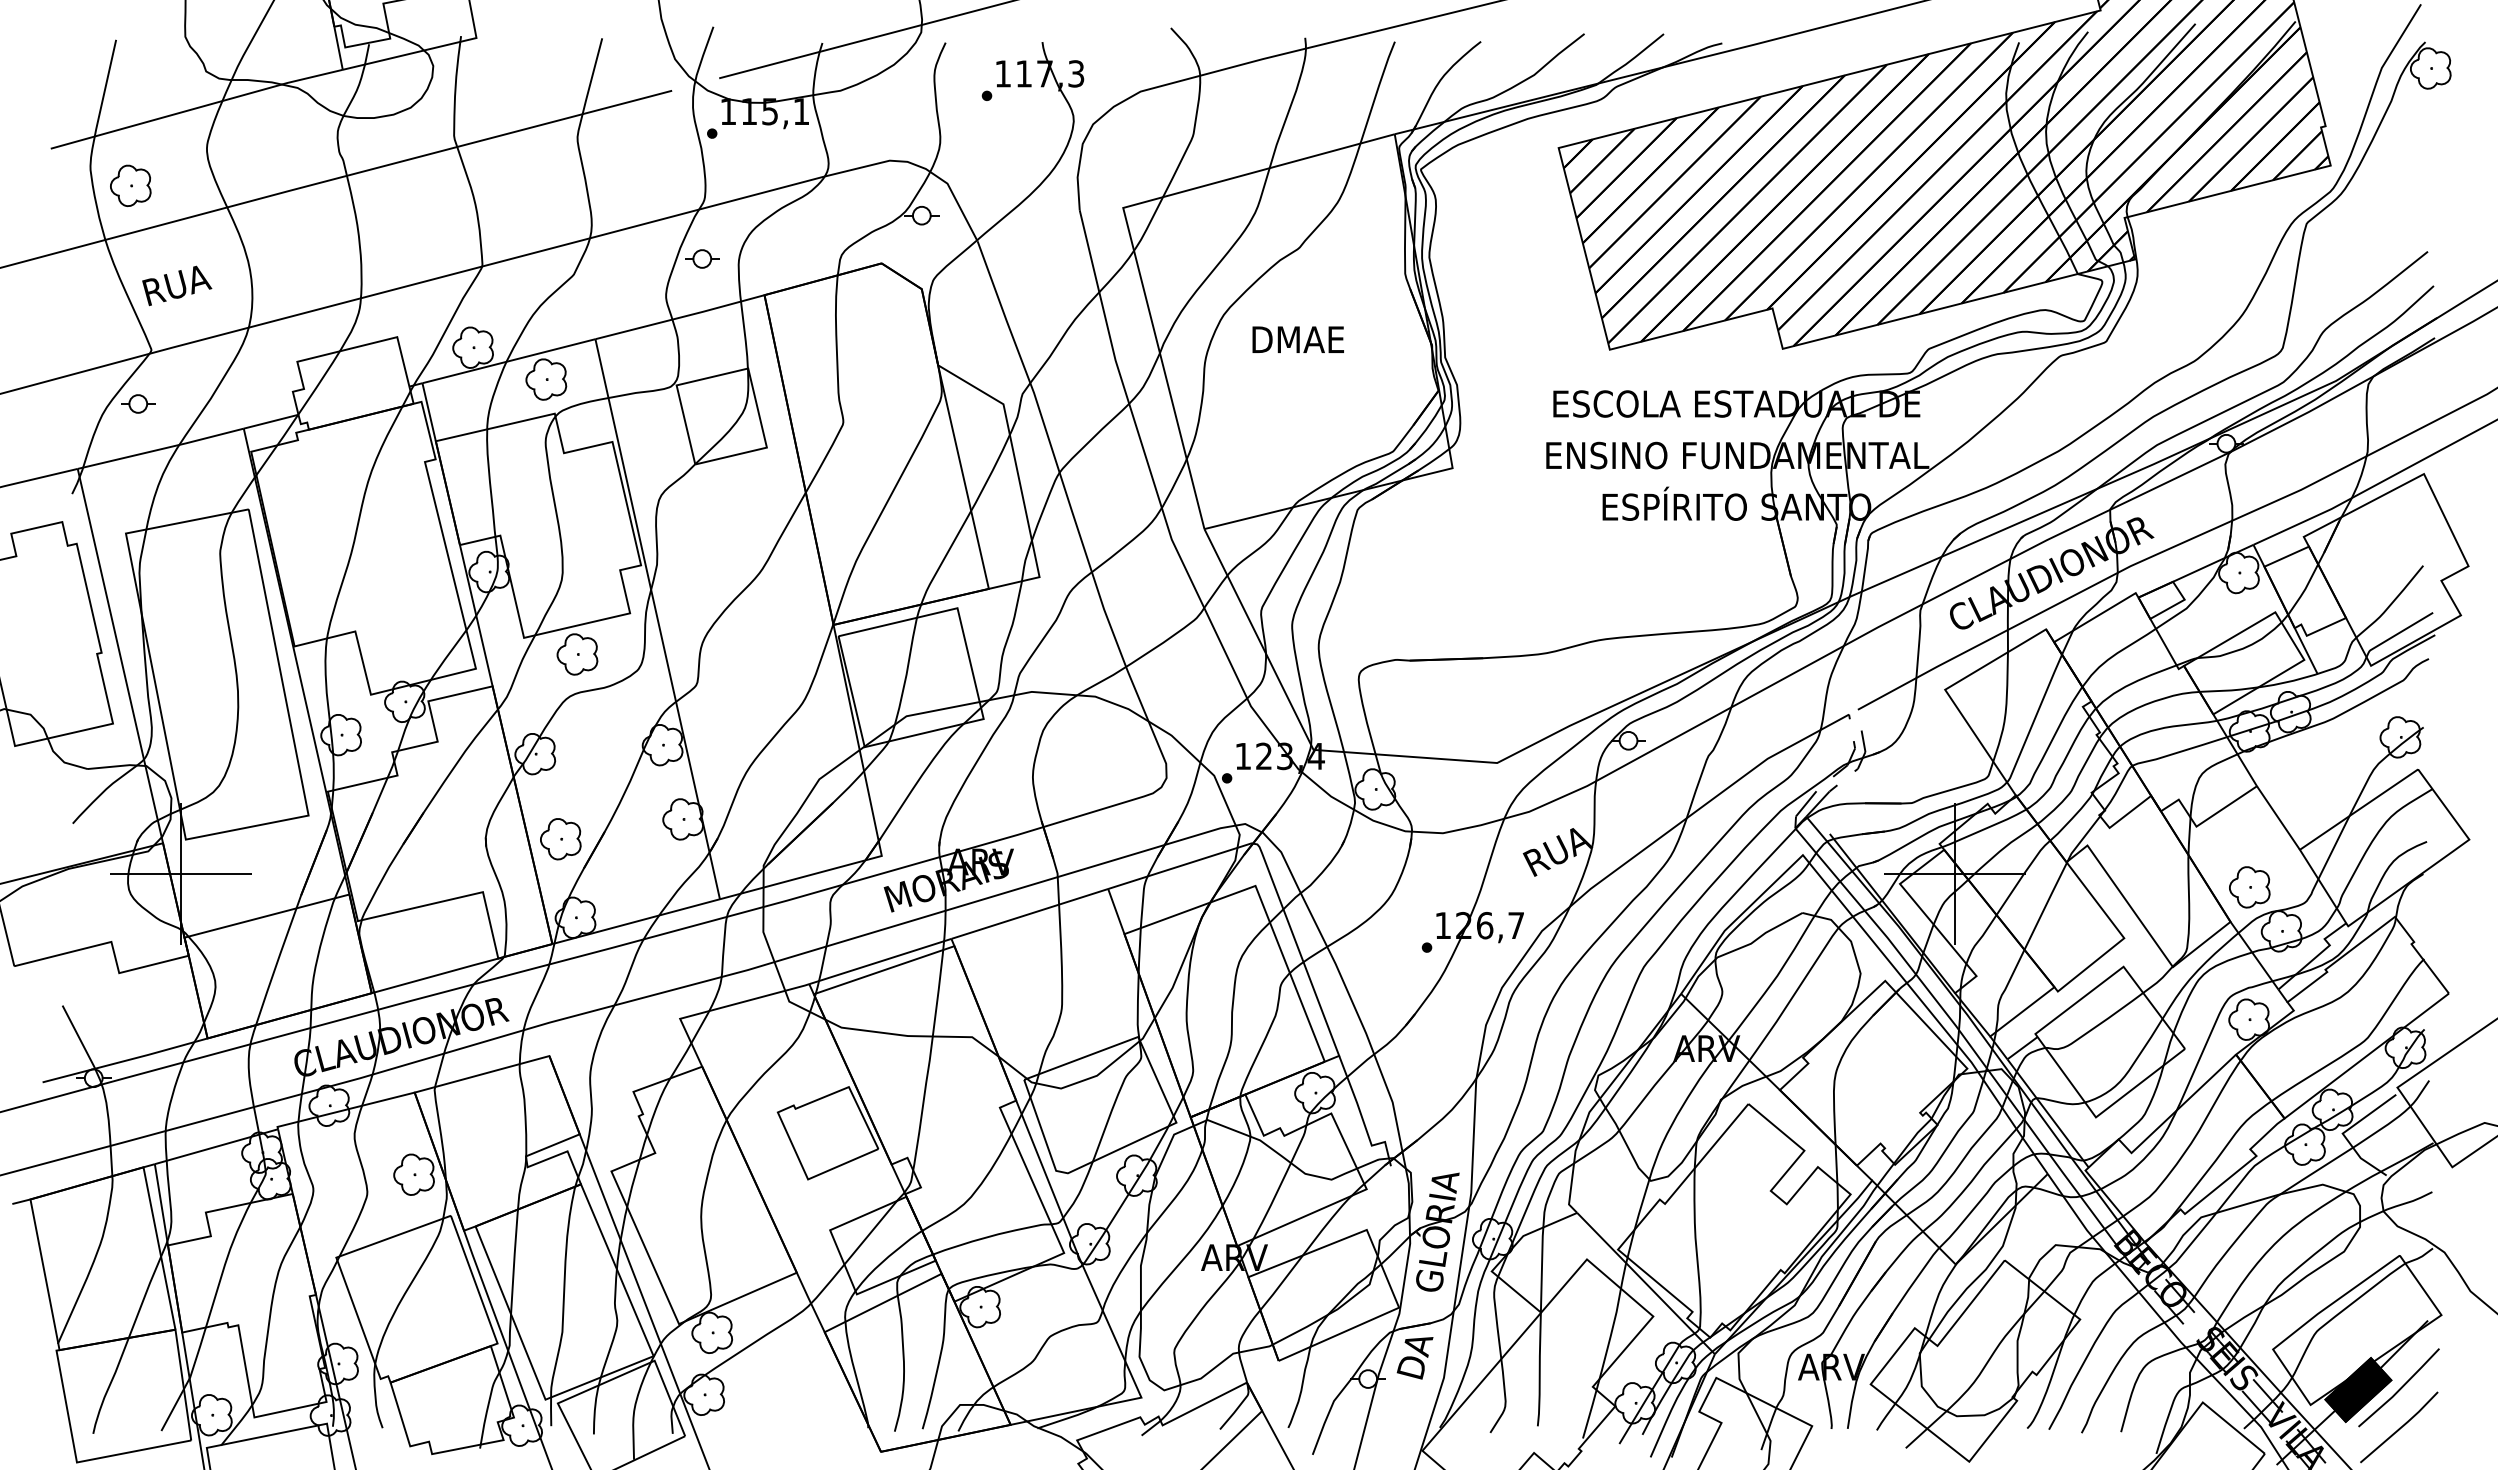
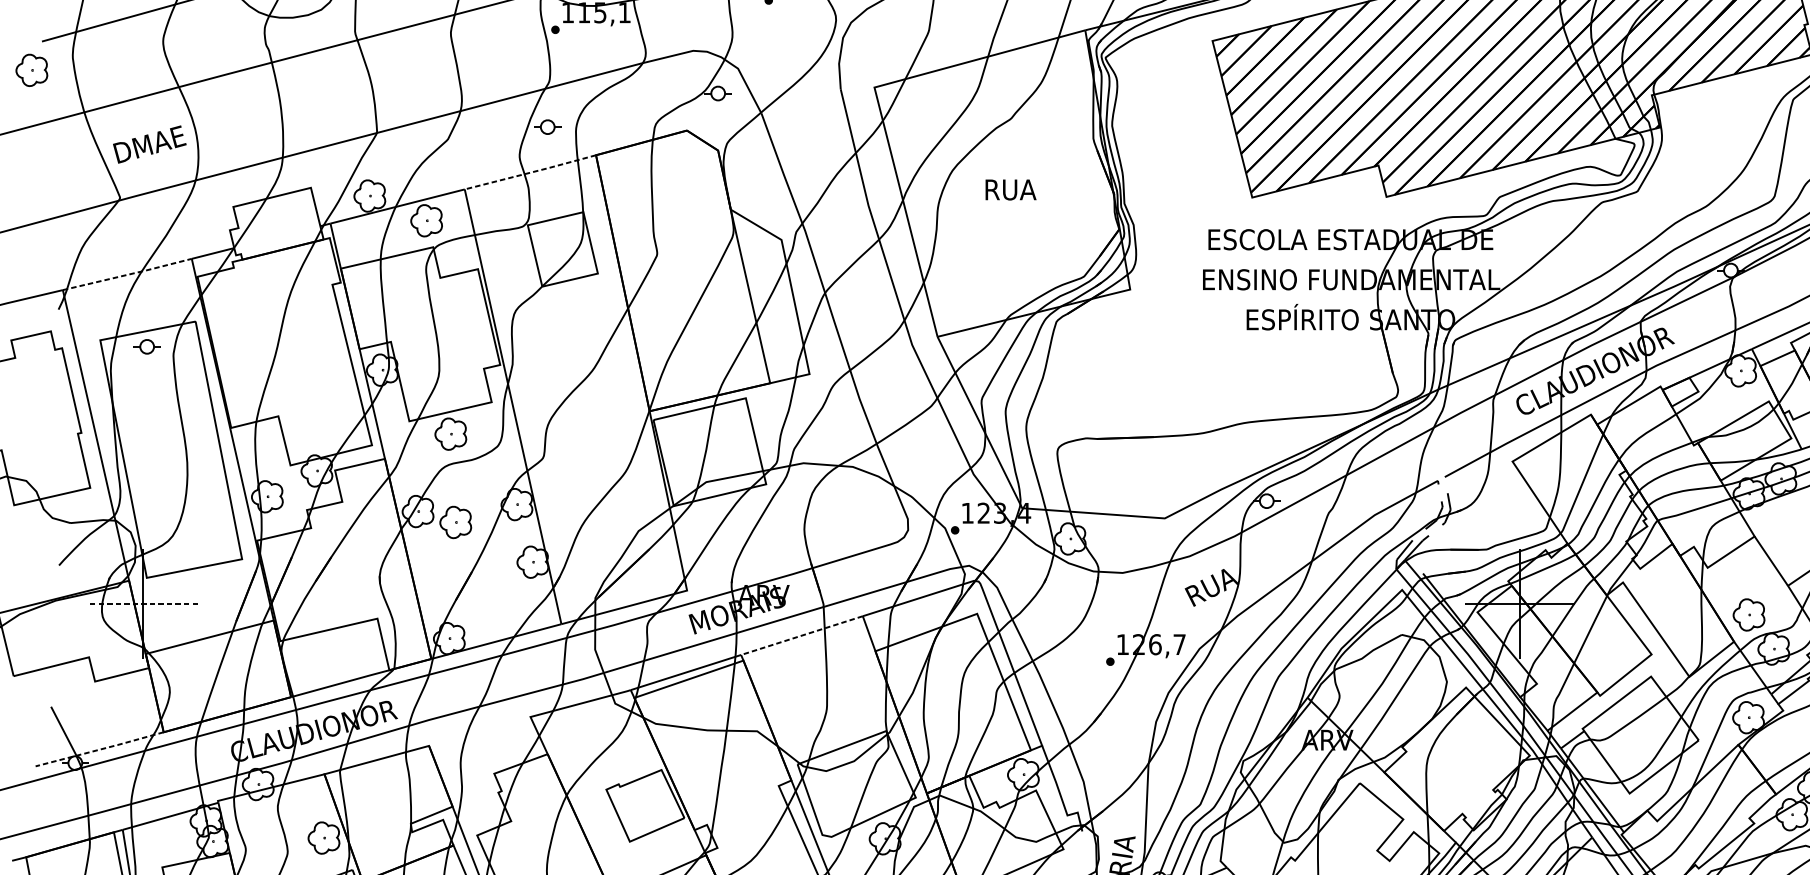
part: (130, 185) -> (31, 70), moved
text: (192, 280) -> (151, 143), RUA -> DMAE
line: (679, 317) -> (530, 172), solid -> dashed
text: (1297, 339) -> (1009, 189), DMAE -> RUA
part: (138, 403) -> (147, 346), moved
line: (161, 449) -> (127, 275), solid -> dashed
part: (560, 839) -> (455, 522), moved
line: (180, 873) -> (142, 604), solid -> dashed
line: (1029, 914) -> (801, 636), solid -> dashed
line: (125, 1060) -> (99, 749), solid -> dashed

